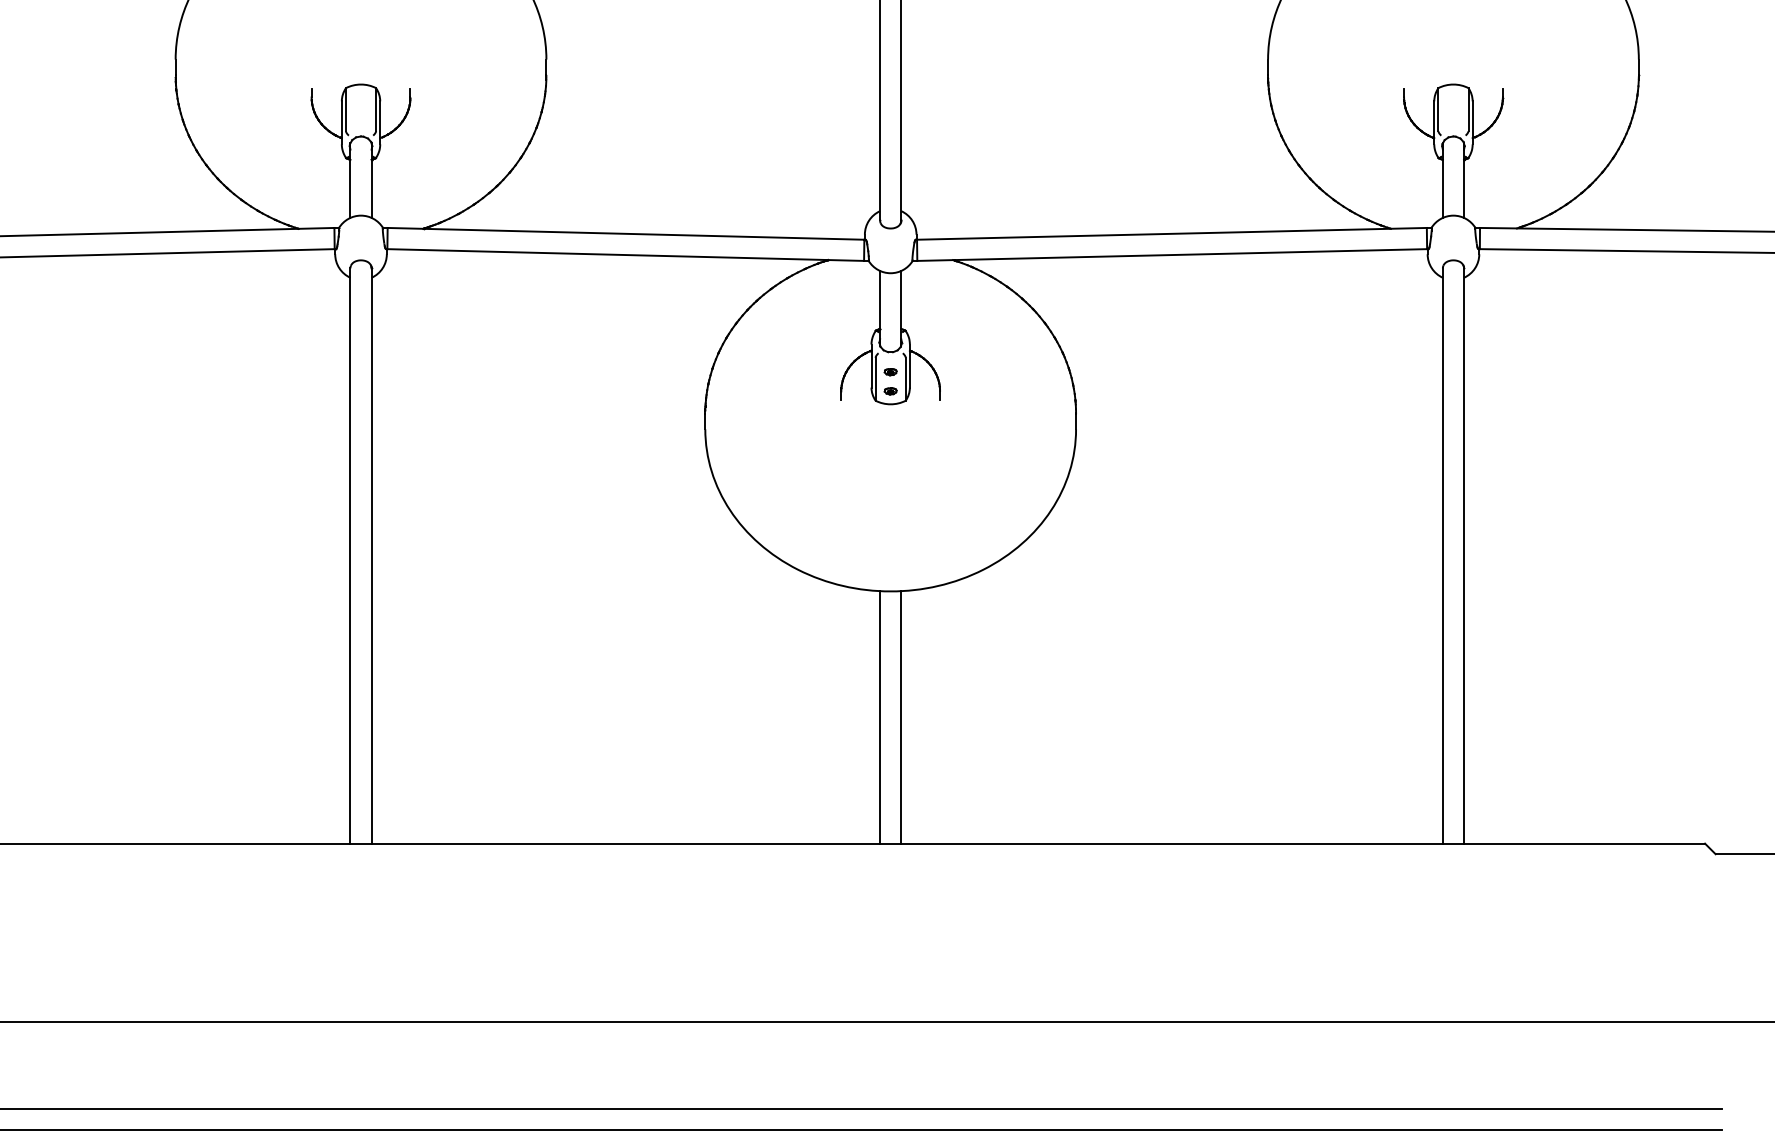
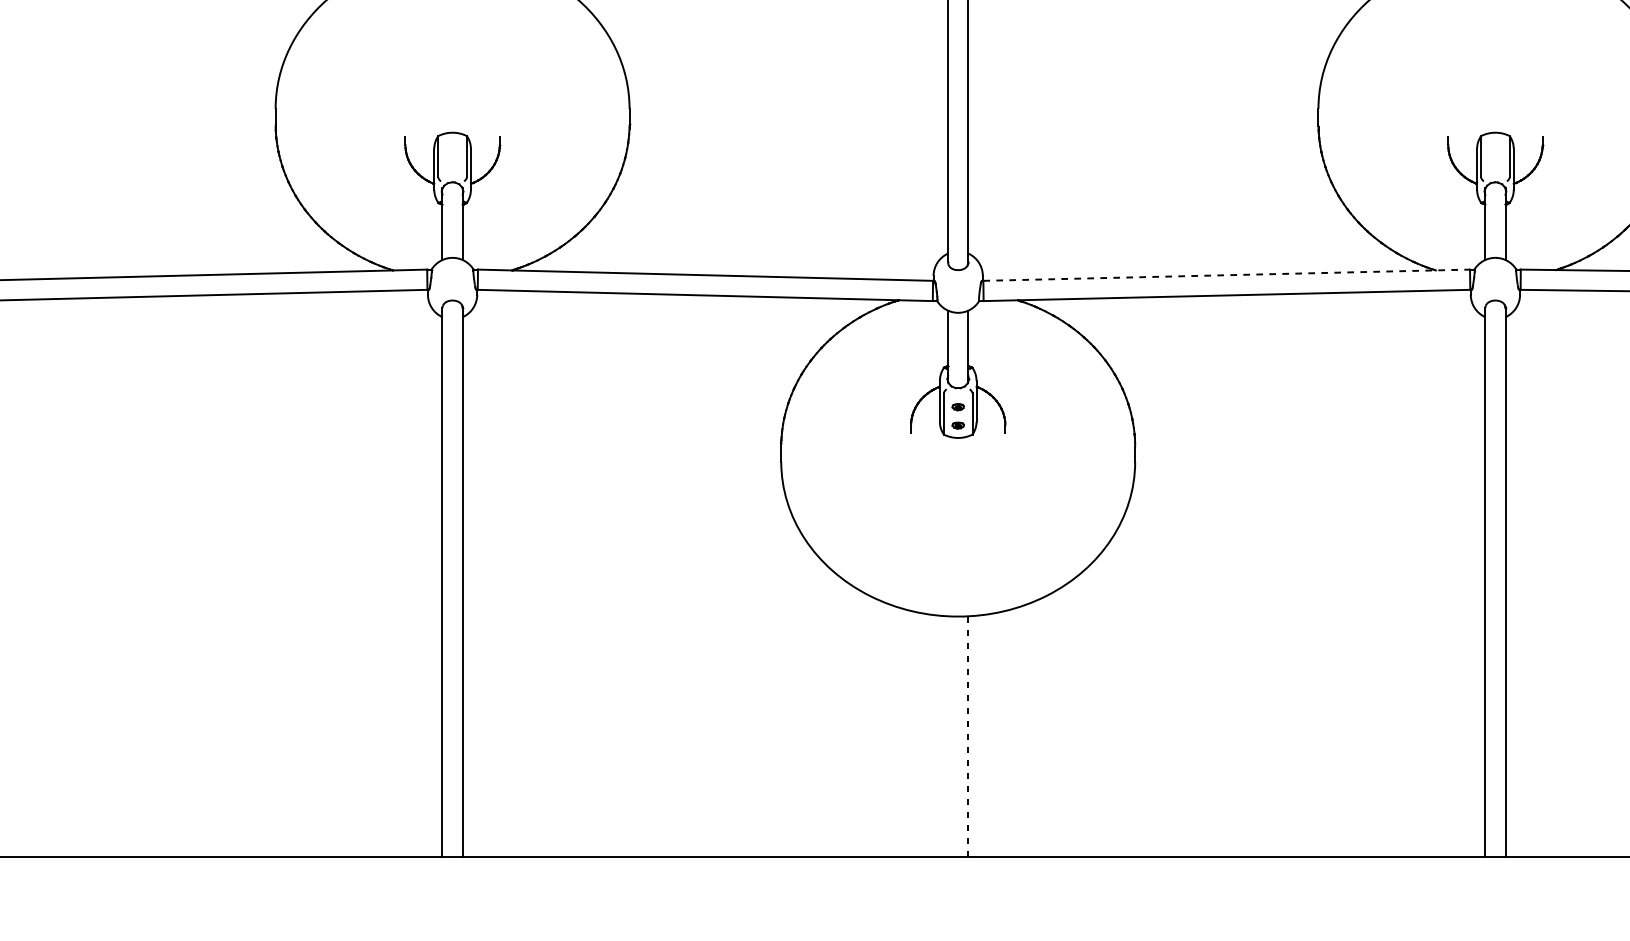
line: (1171, 233) -> (1226, 274), solid -> dashed
line: (901, 716) -> (968, 735), solid -> dashed
line: (880, 717) -> (948, 736), removed

